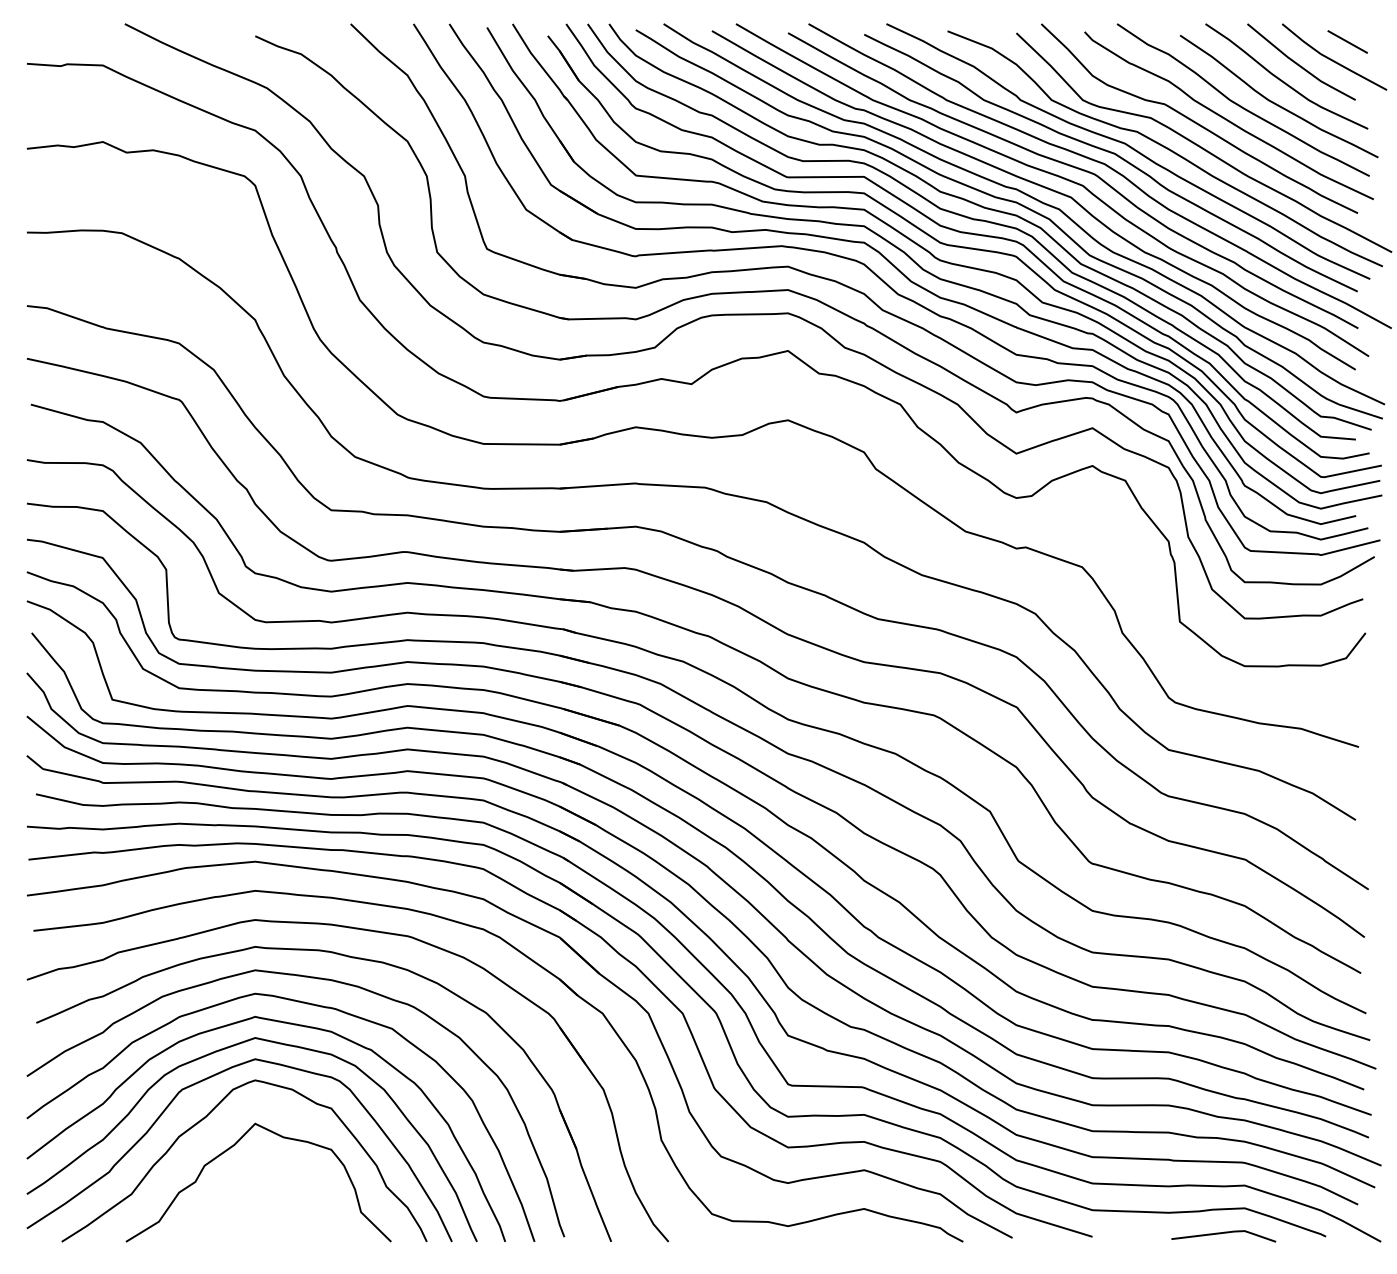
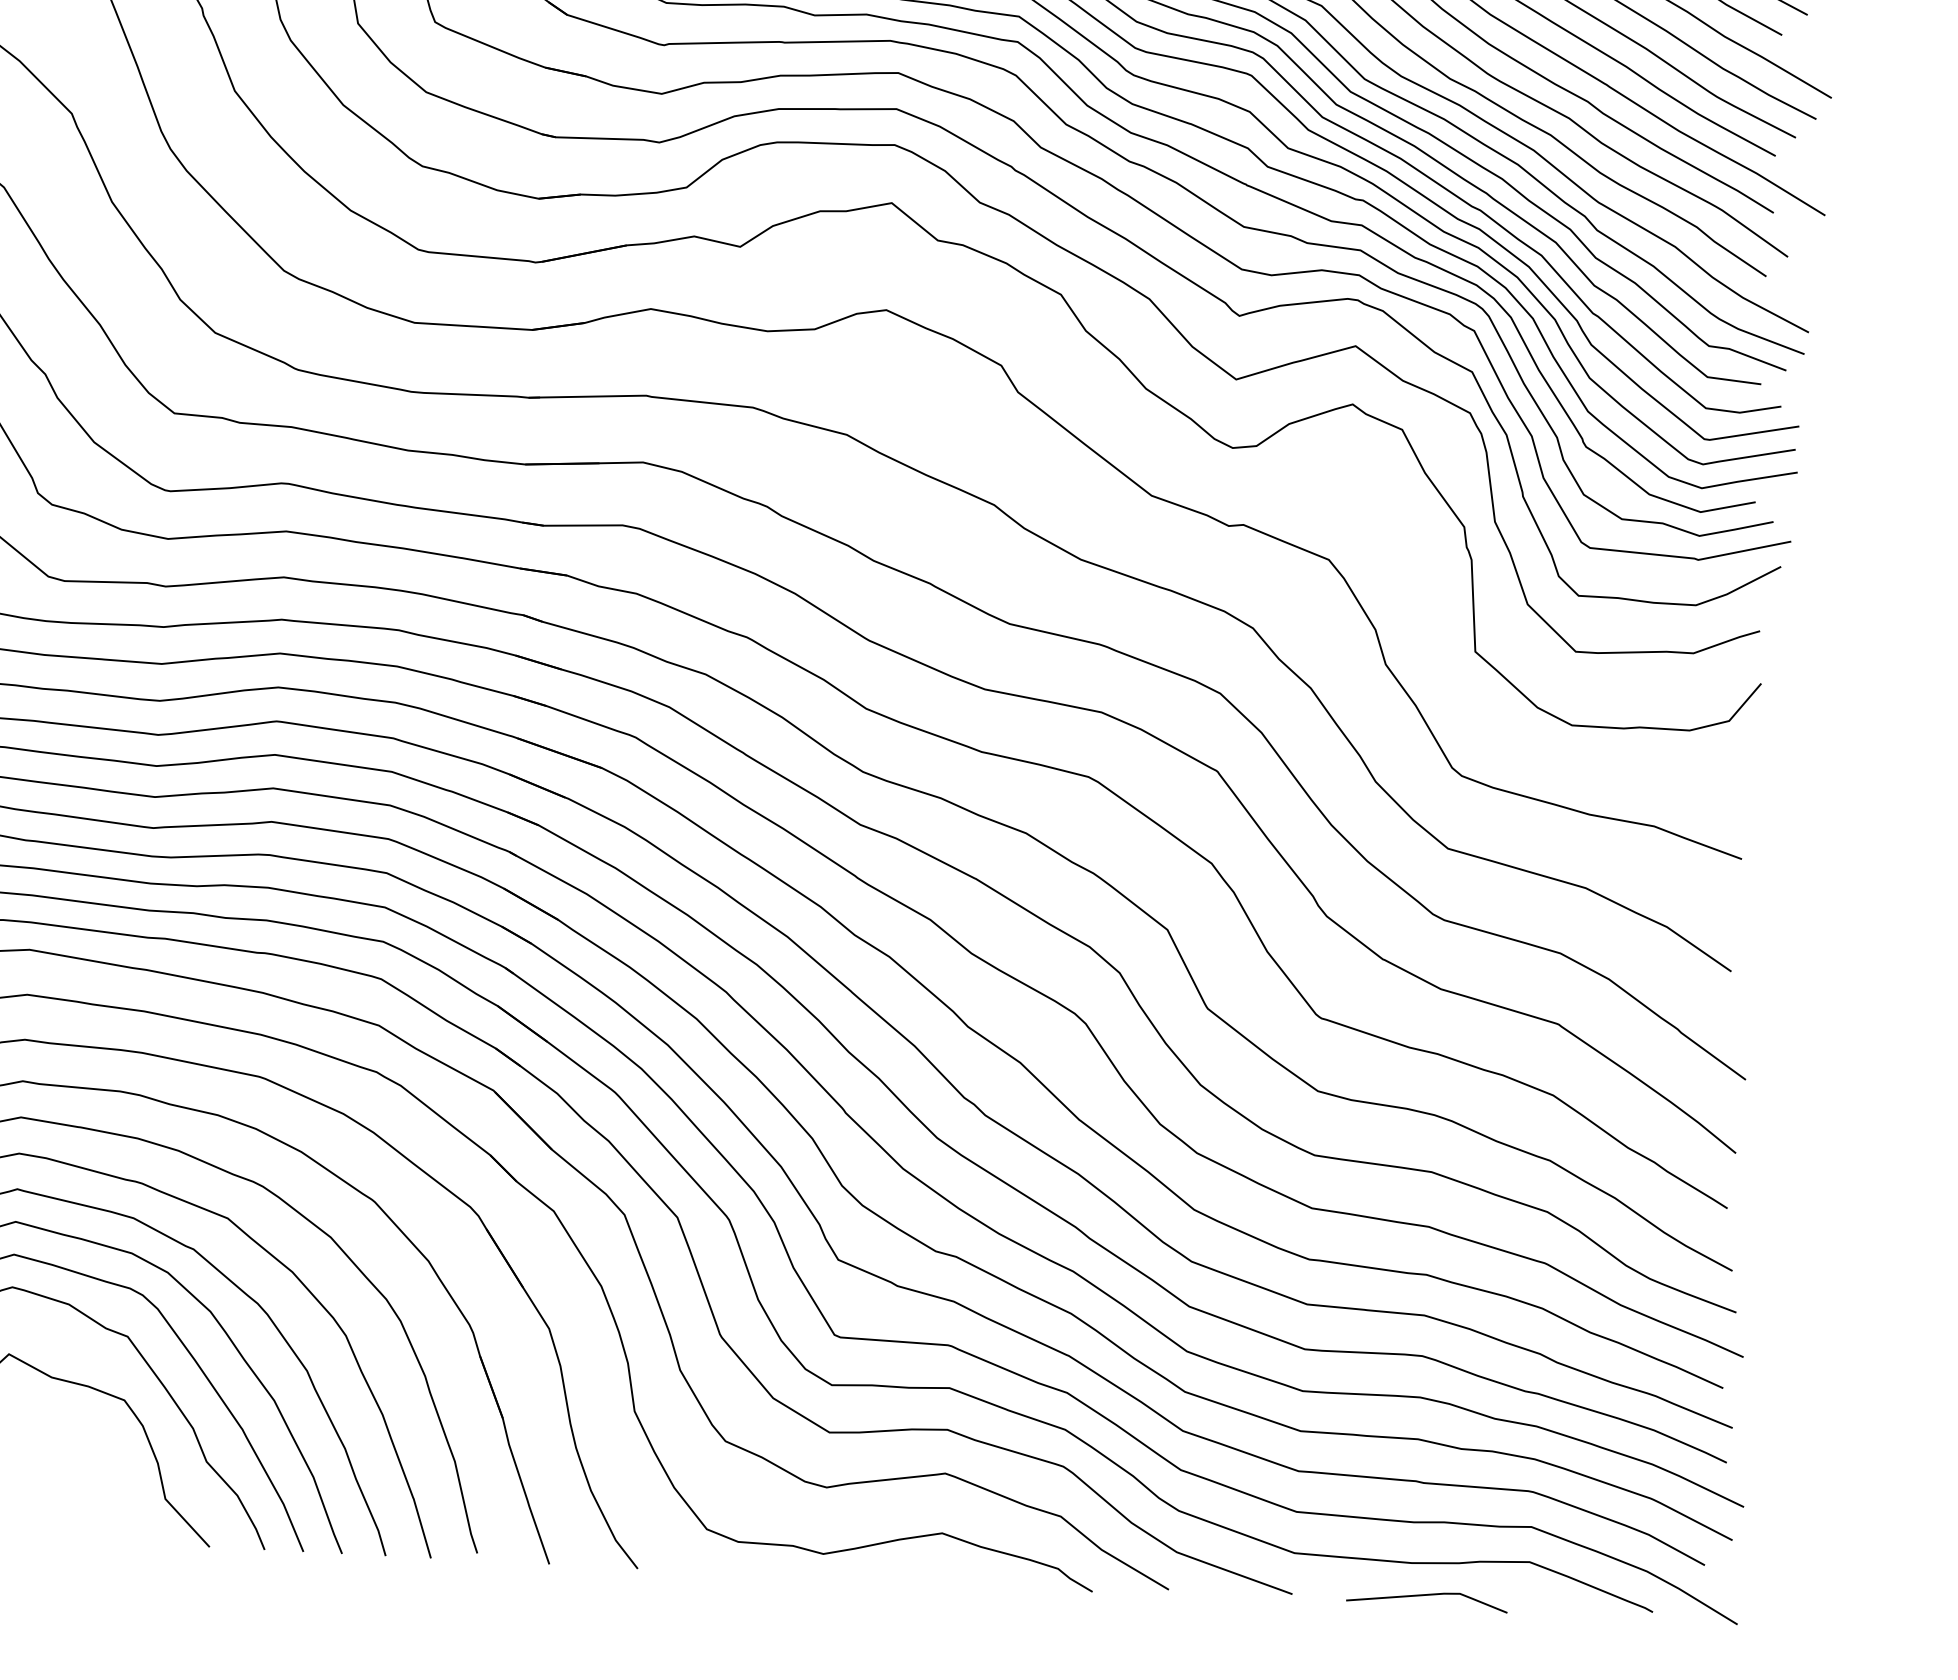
line: (1223, 1233) -> (1426, 1595), moved

